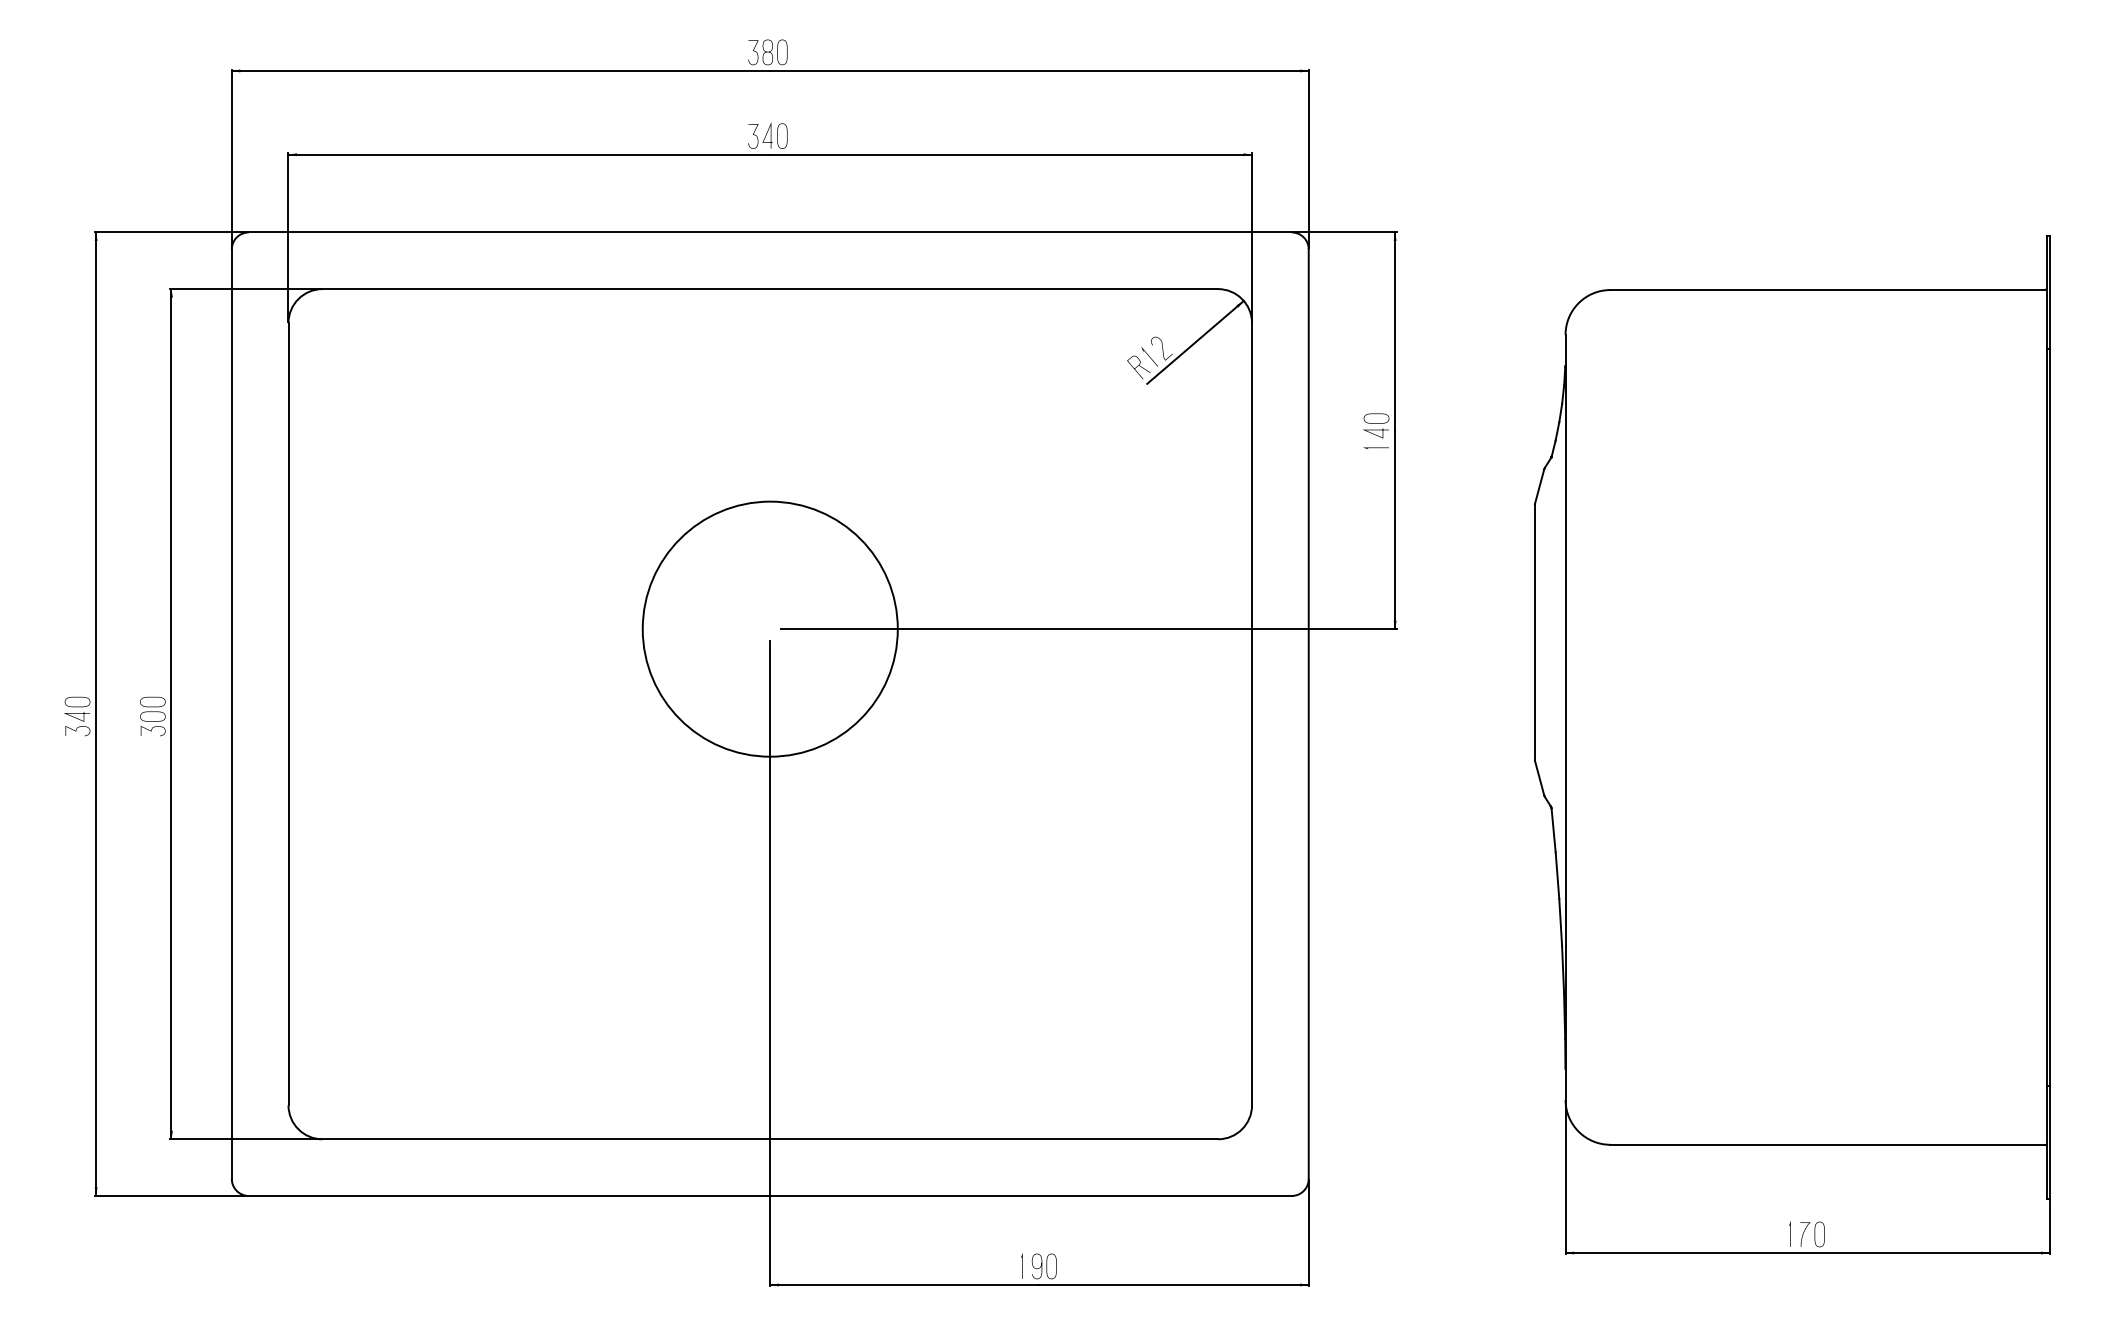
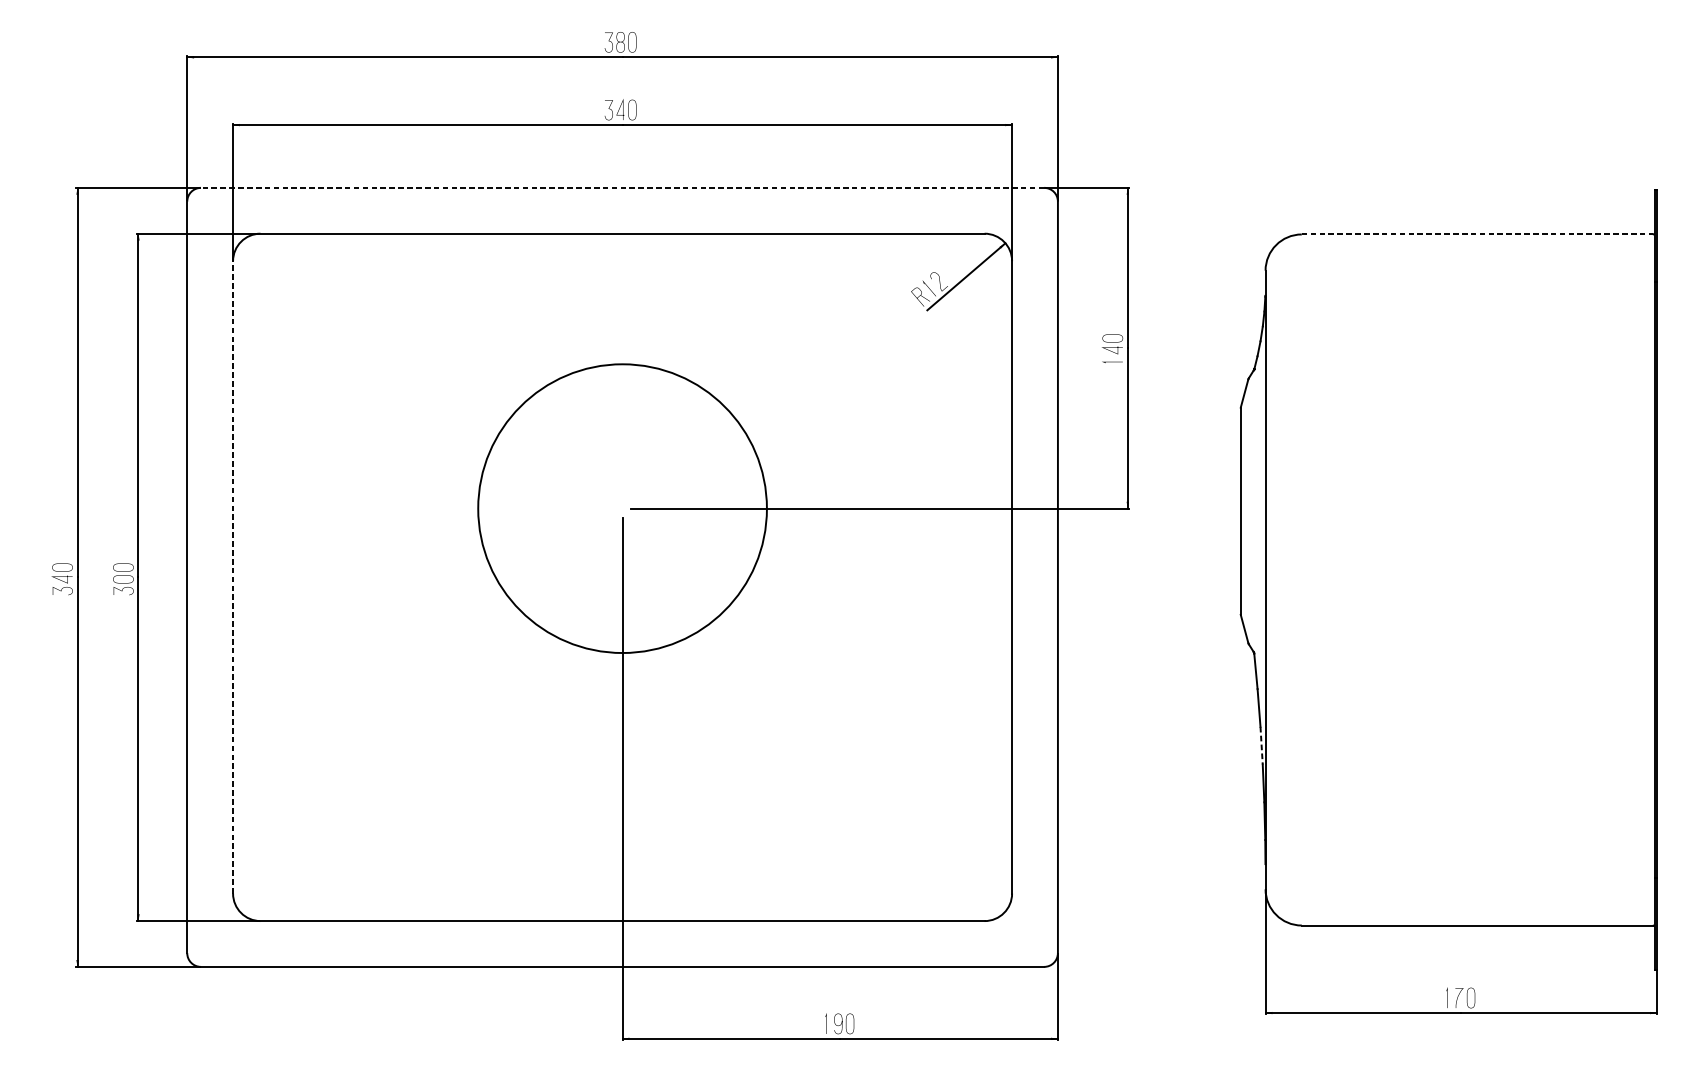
line: (769, 232) -> (621, 187), solid -> dashed
line: (1827, 290) -> (1477, 234), solid -> dashed
circle: (769, 628) -> (621, 508), size x1.4
line: (288, 713) -> (233, 576), solid -> dashed
line: (1560, 922) -> (1261, 745), solid -> dashed

